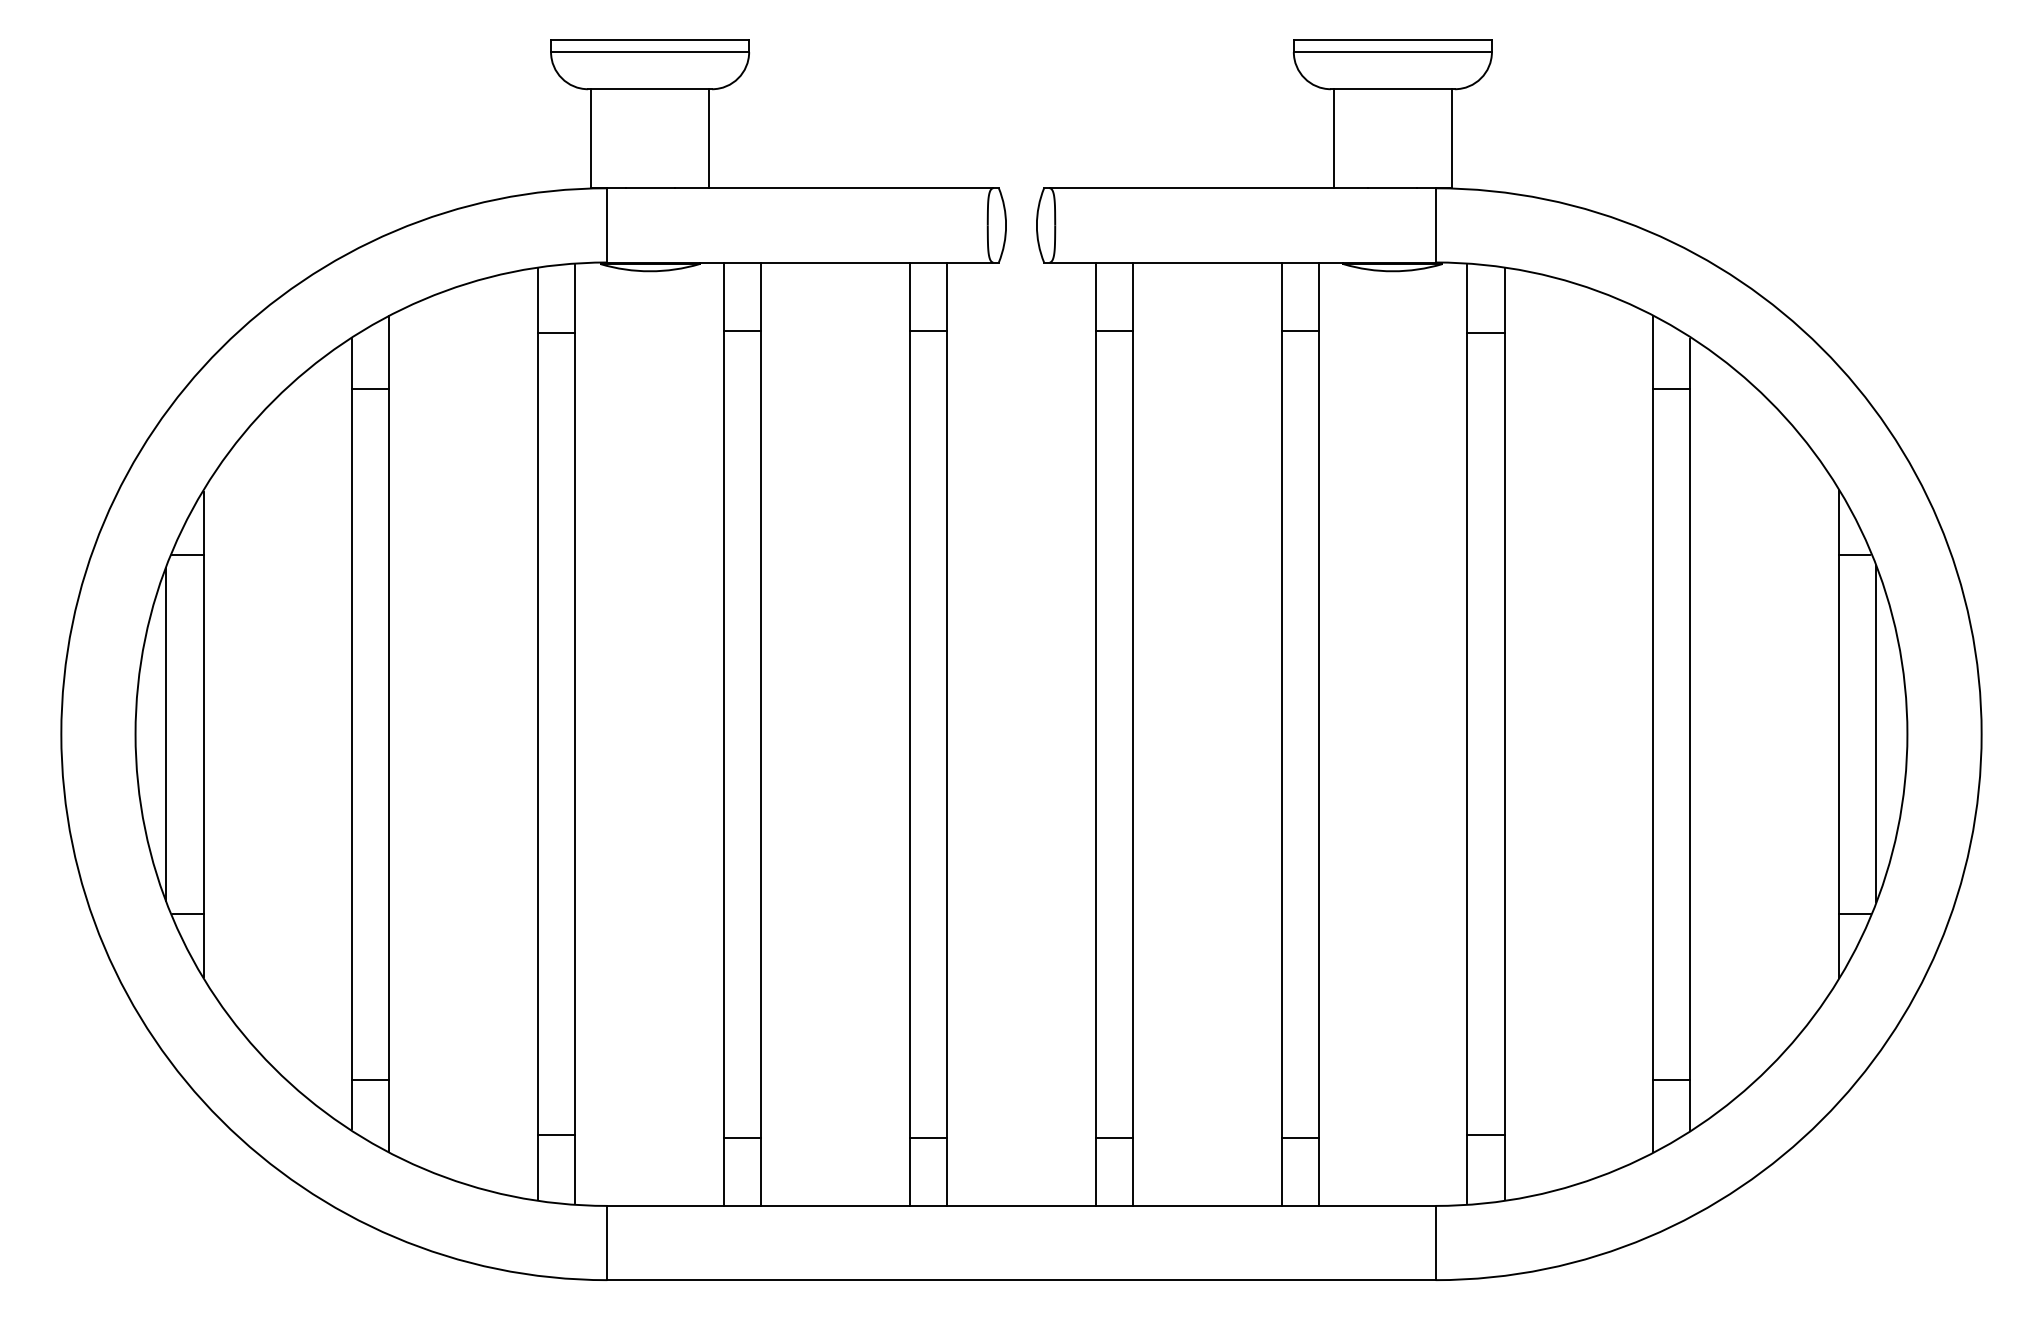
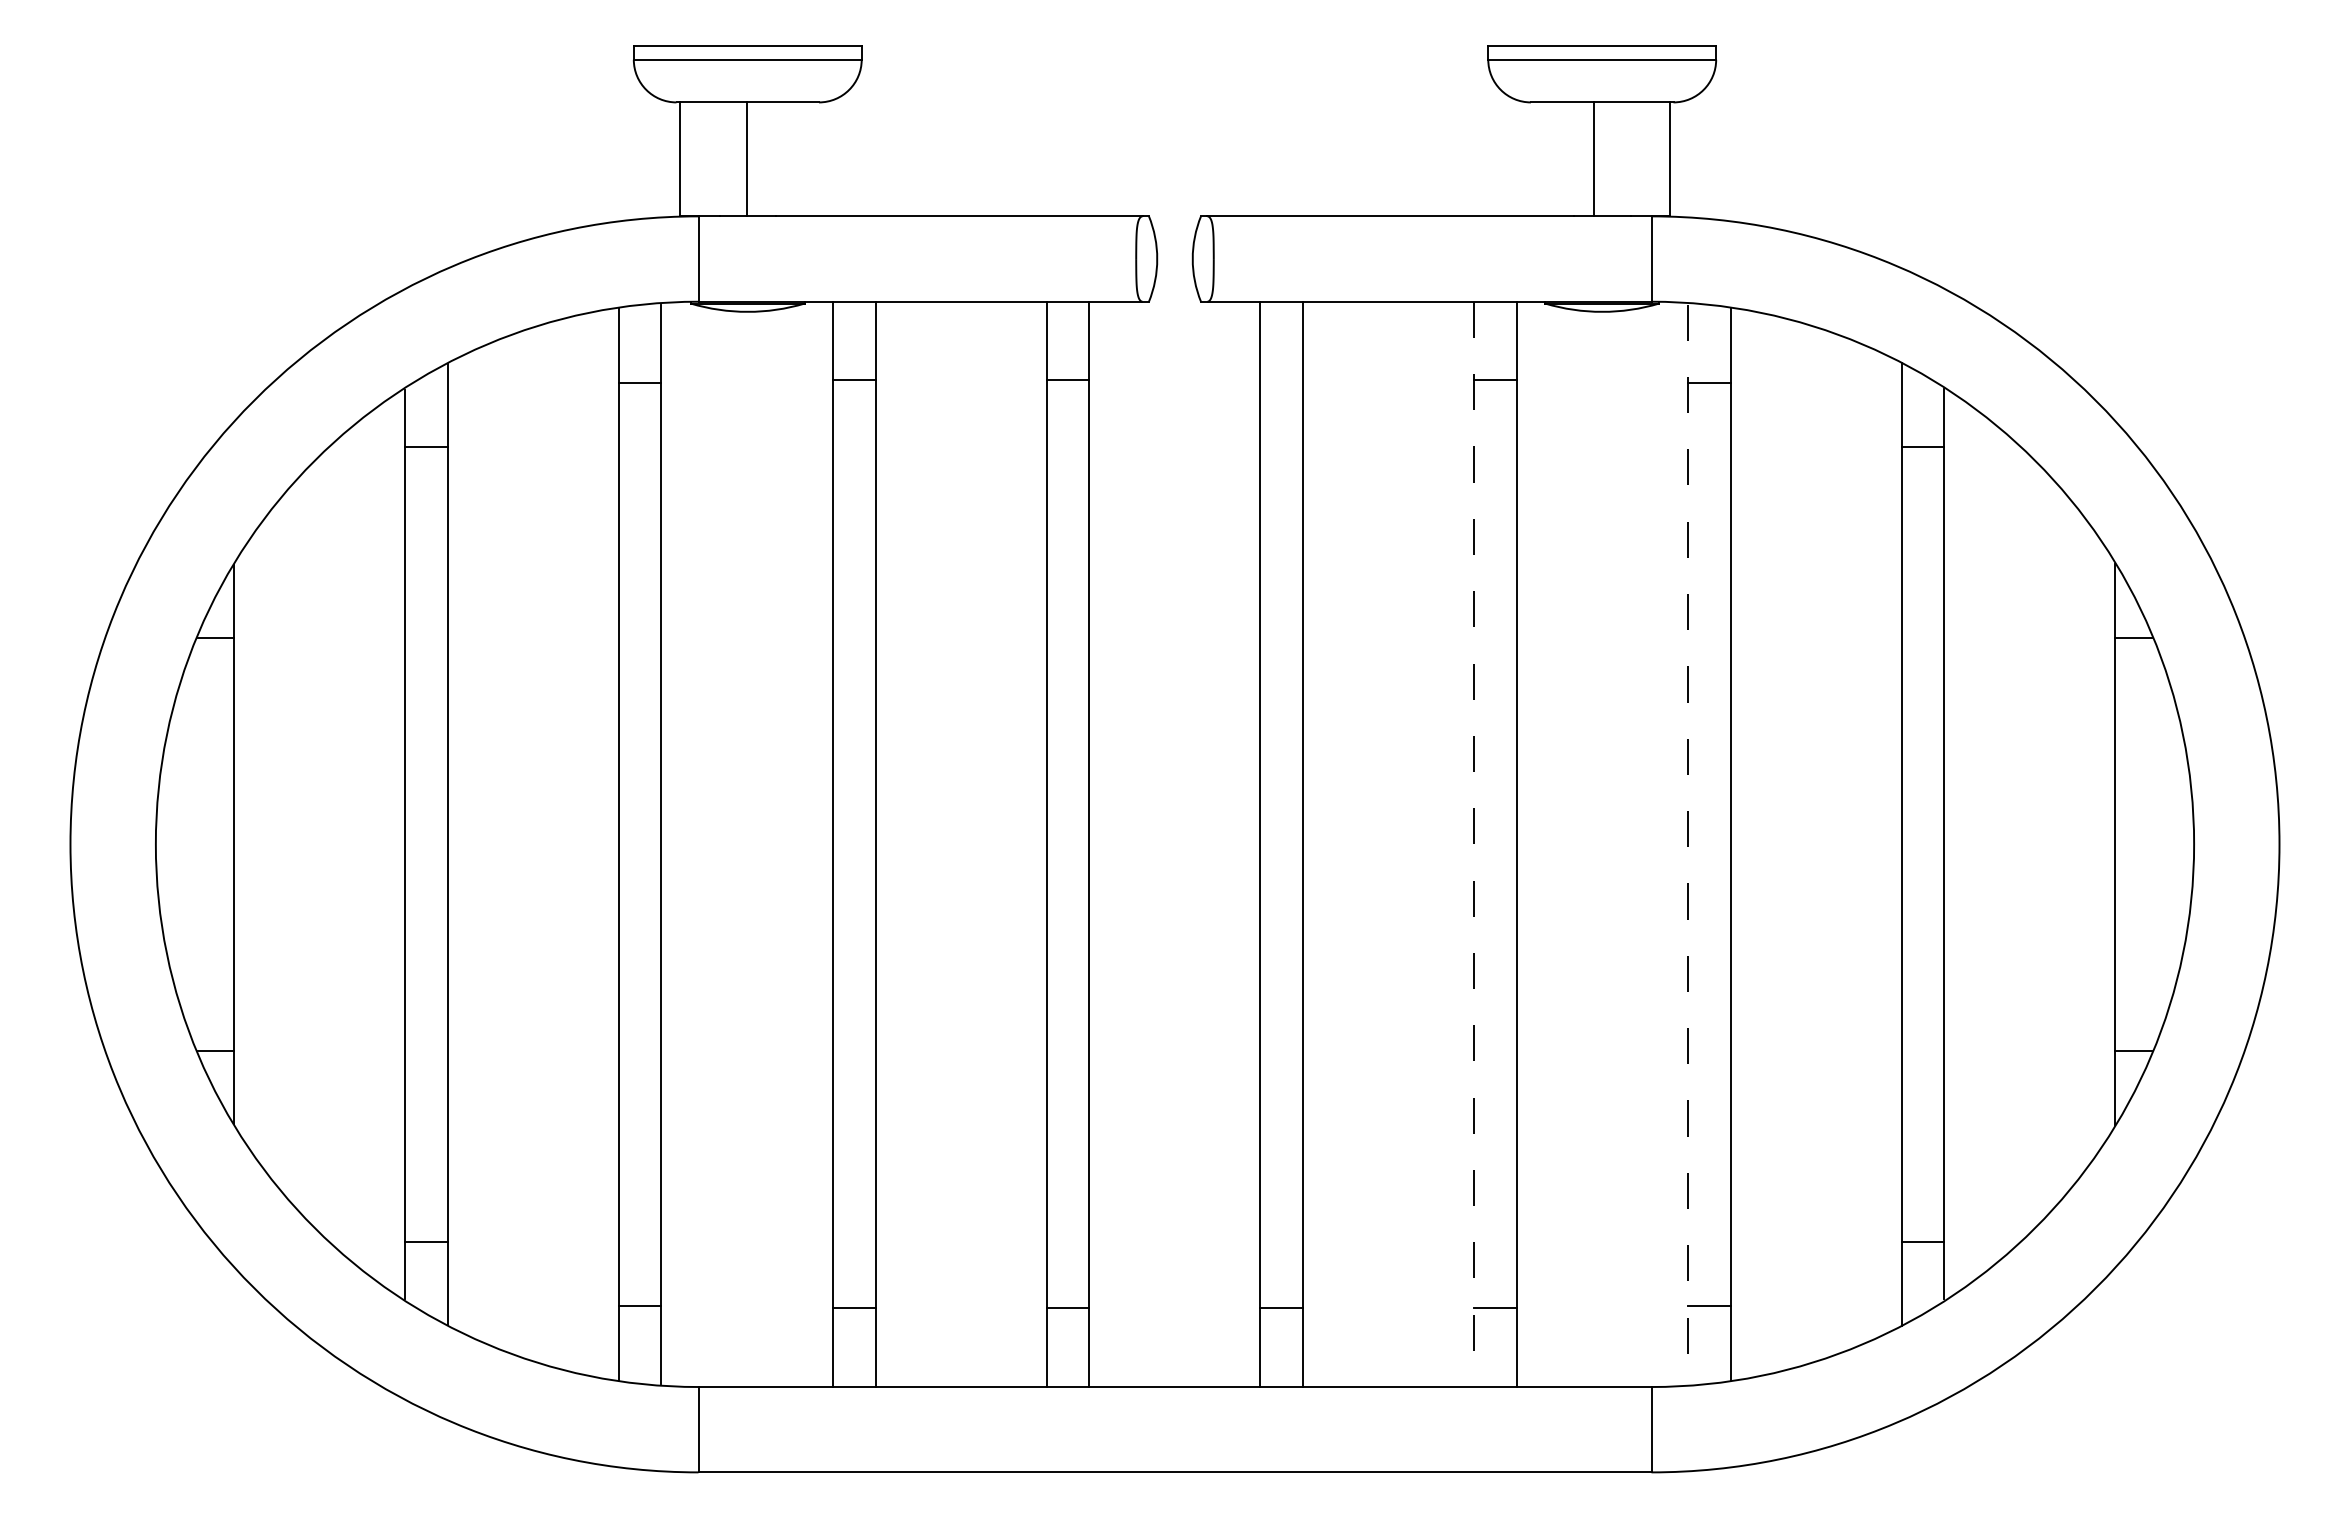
line: (708, 138) -> (746, 159), moved
line: (1334, 138) -> (1594, 159), moved
line: (1114, 330) -> (1281, 380), removed
line: (166, 733) -> (191, 843), removed
line: (1281, 734) -> (1474, 844), solid -> dashed
line: (1467, 734) -> (1687, 844), solid -> dashed
line: (1875, 734) -> (2157, 844), removed

